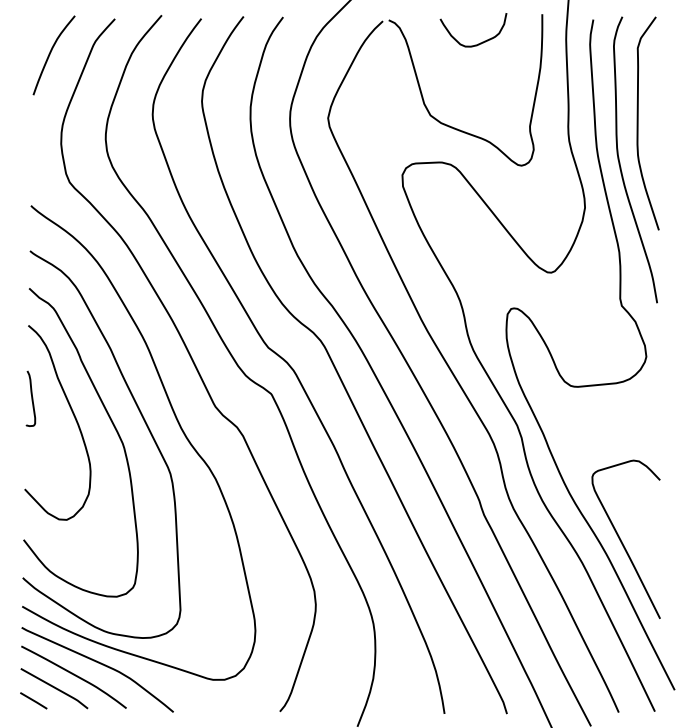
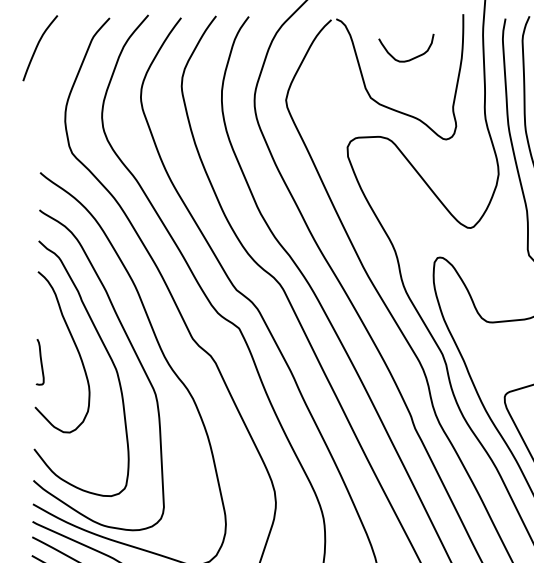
curve: (480, 42) -> (412, 58), moved
curve: (50, 54) -> (37, 47), moved
curve: (31, 398) -> (40, 361), moved

